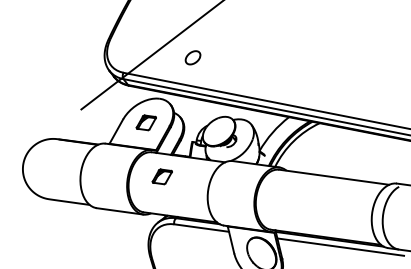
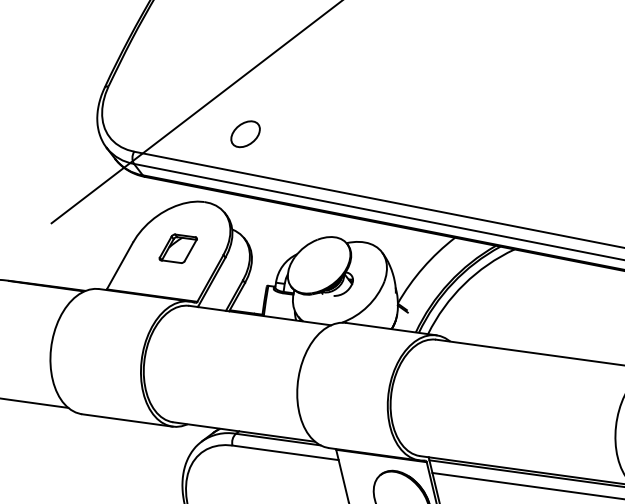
part: (192, 57) -> (244, 133), moved
part: (161, 176) -> (207, 352), removed

